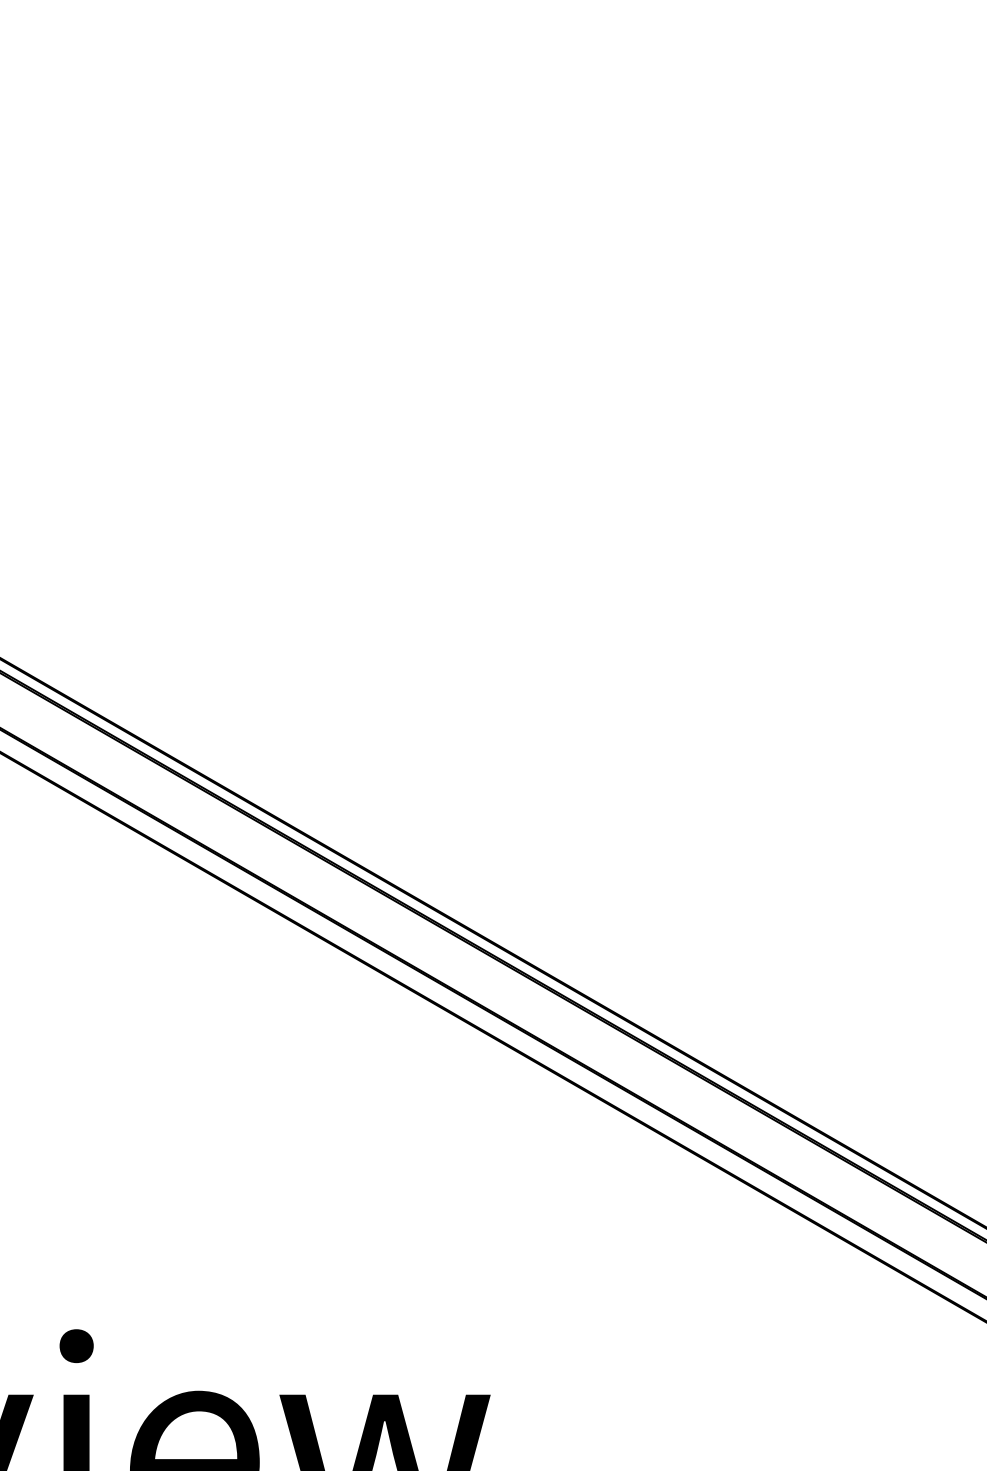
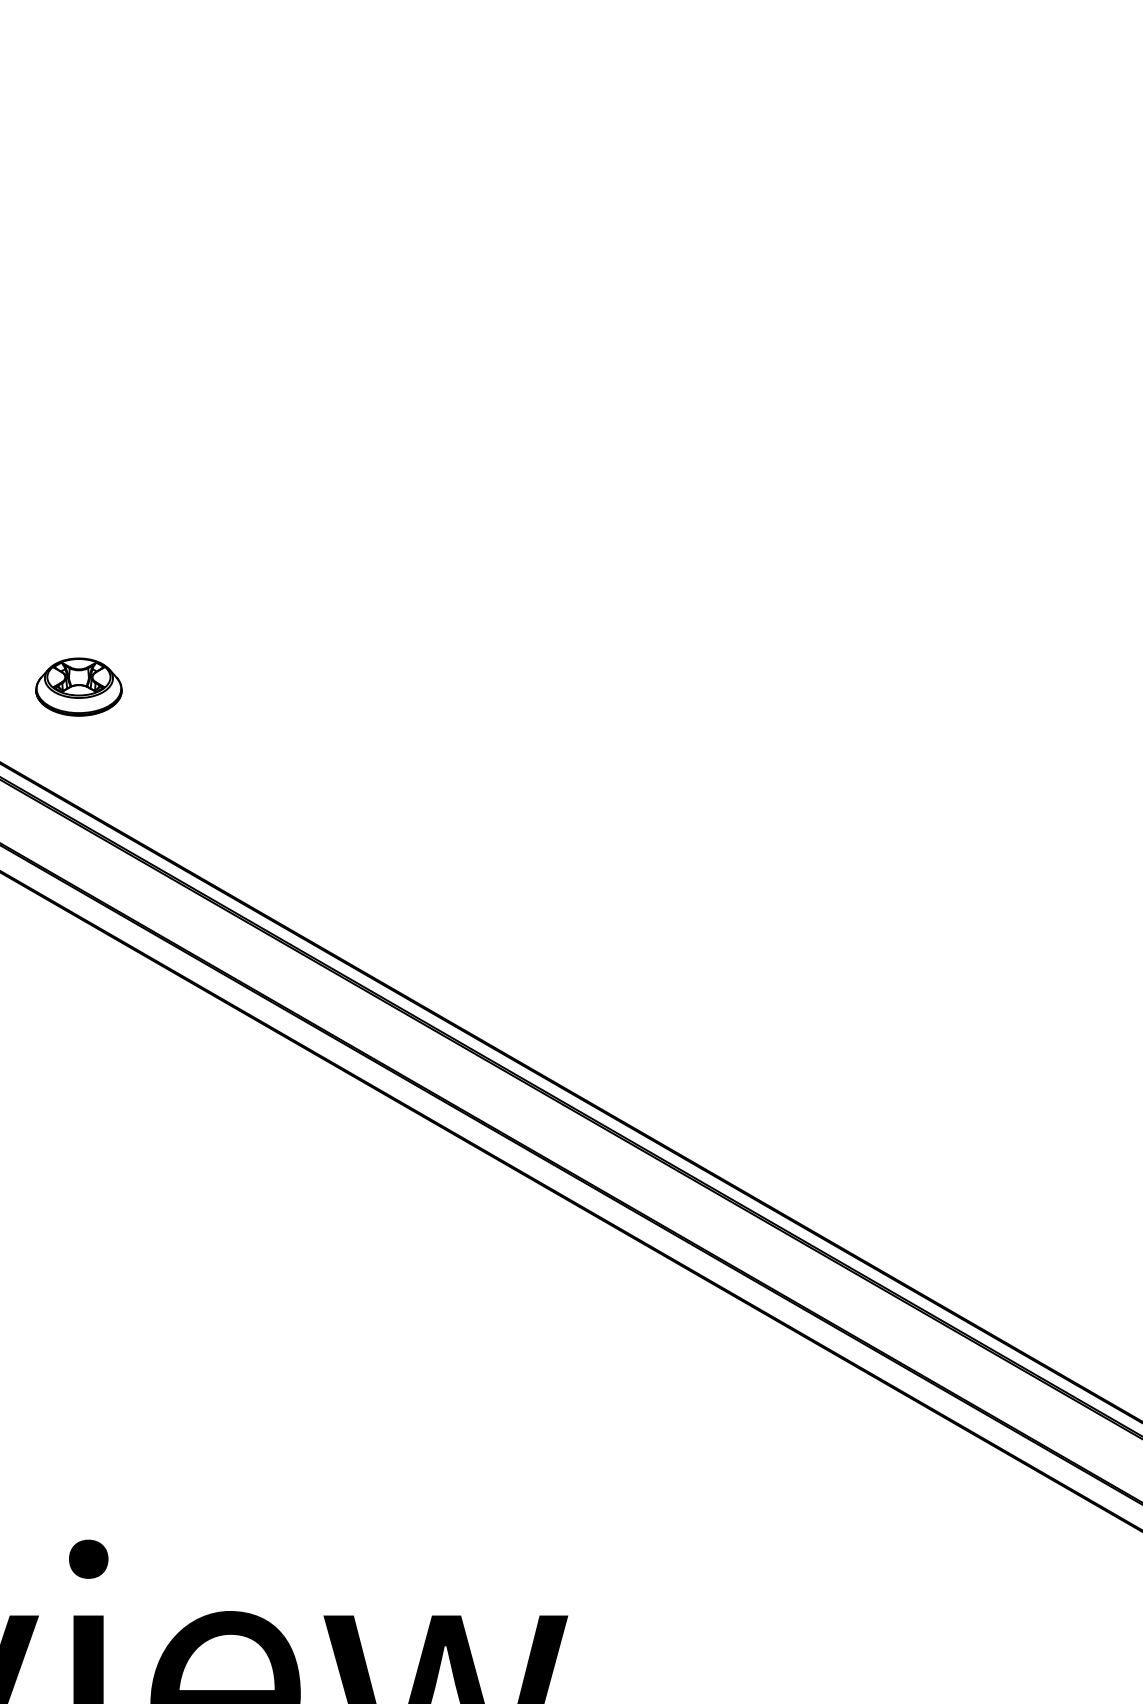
part: (67, 592) -> (78, 686), added

